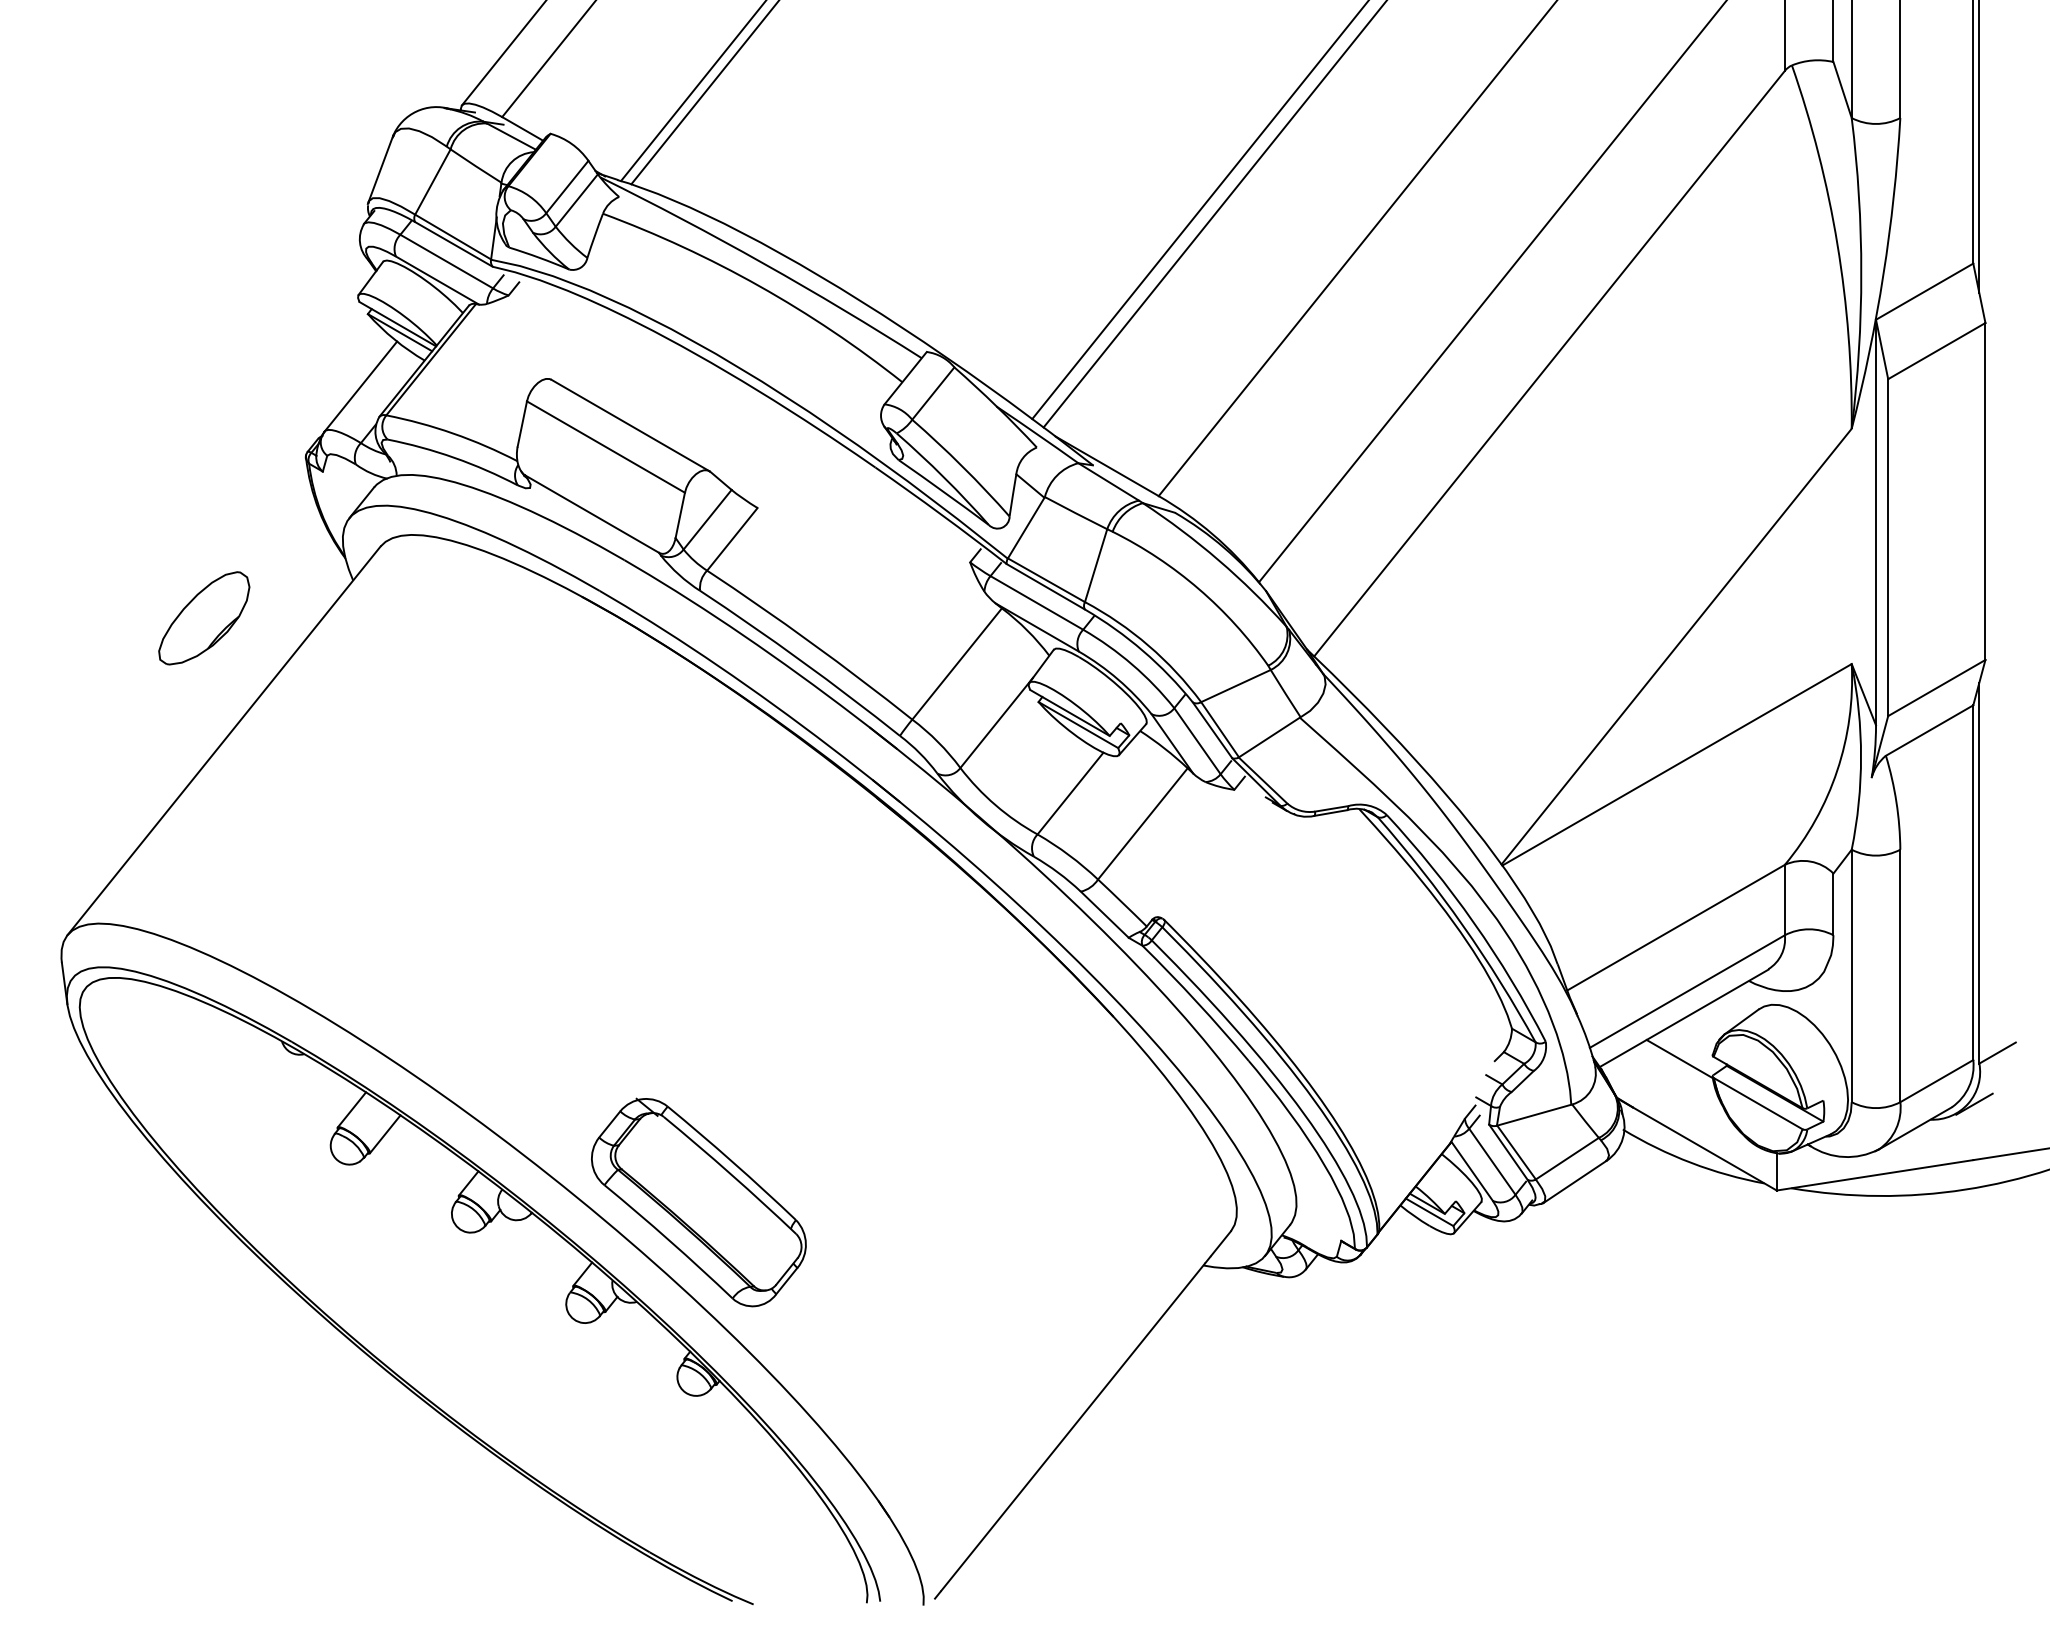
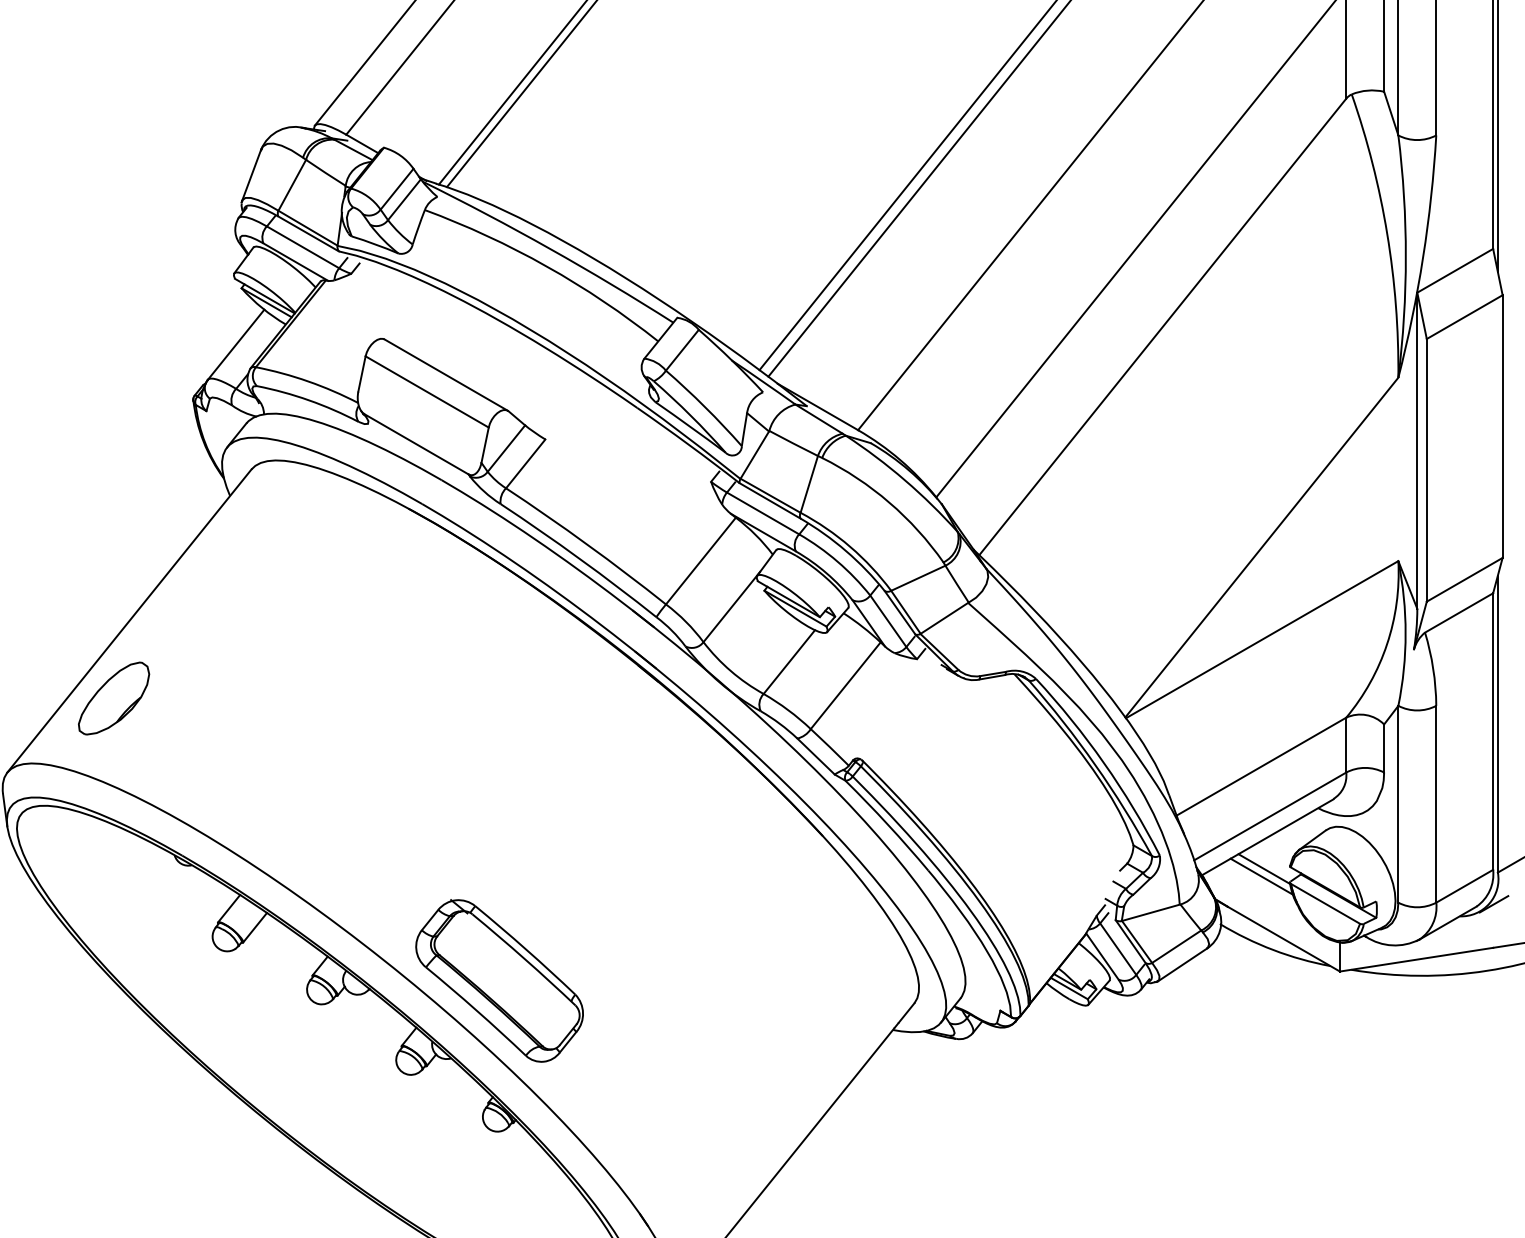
part: (204, 618) -> (114, 698), moved
line: (1676, 1068) -> (1261, 876), added

